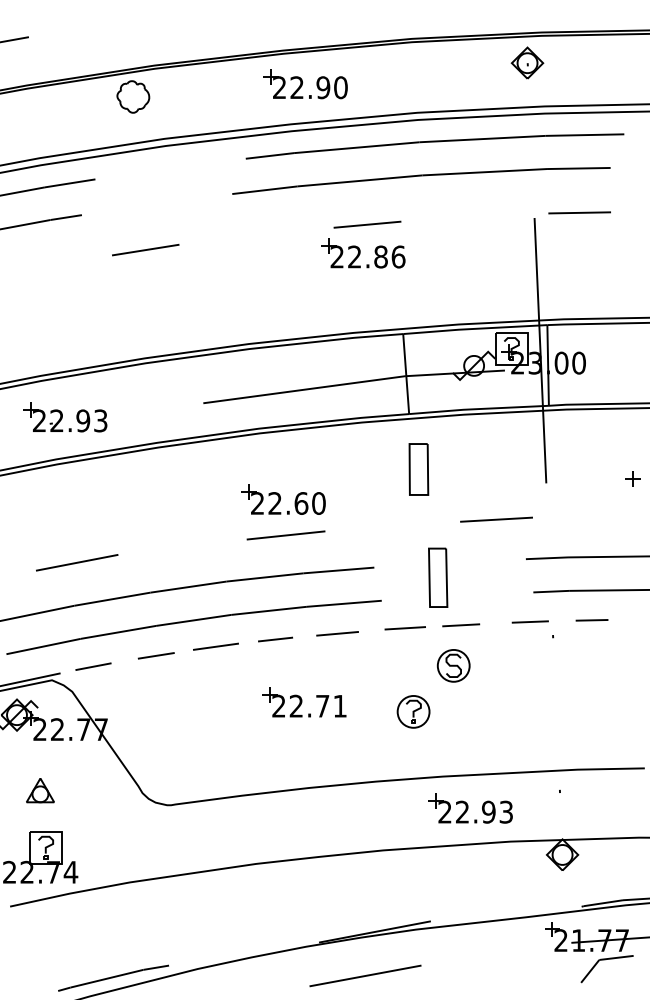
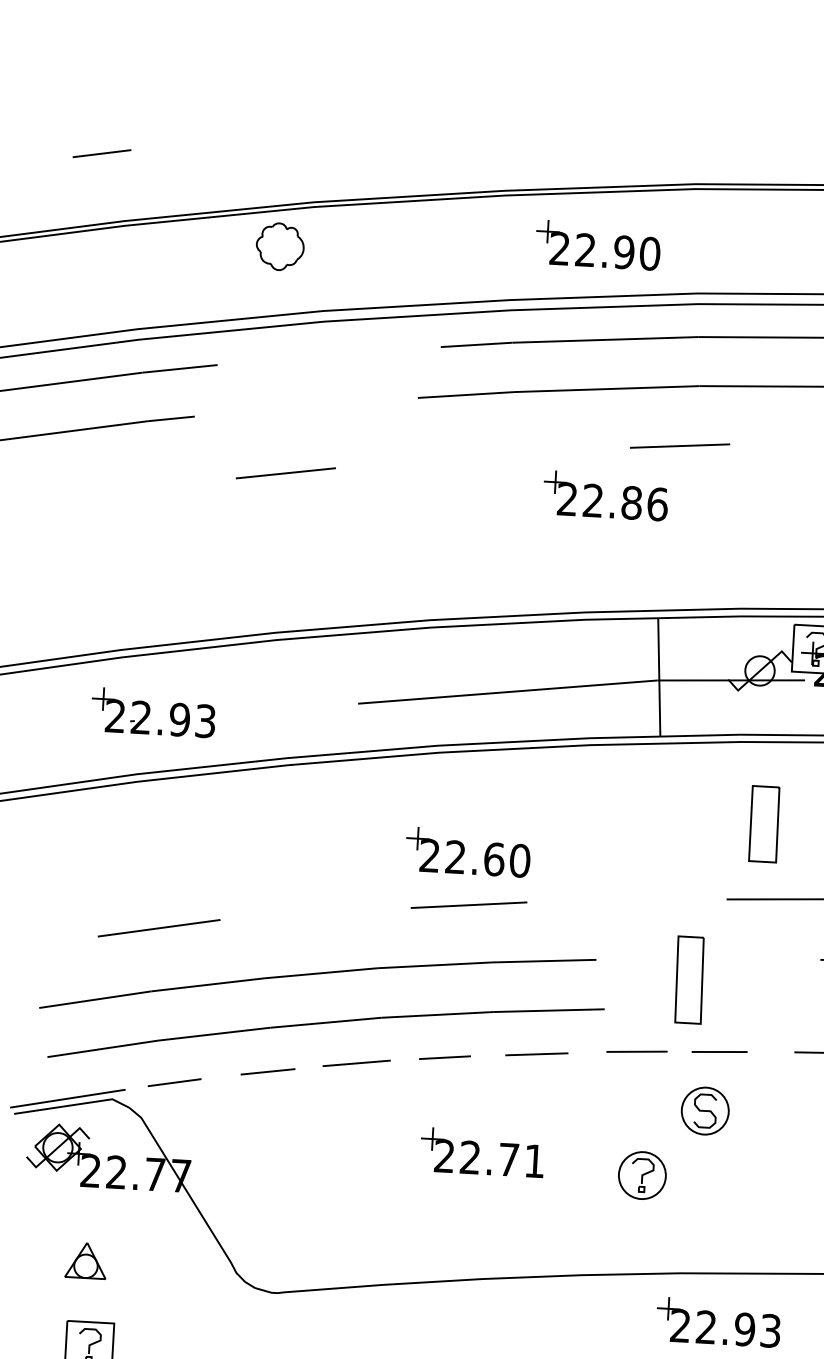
part: (305, 84) -> (598, 246), moved
line: (367, 224) -> (680, 445), moved
part: (418, 469) -> (763, 824), moved

